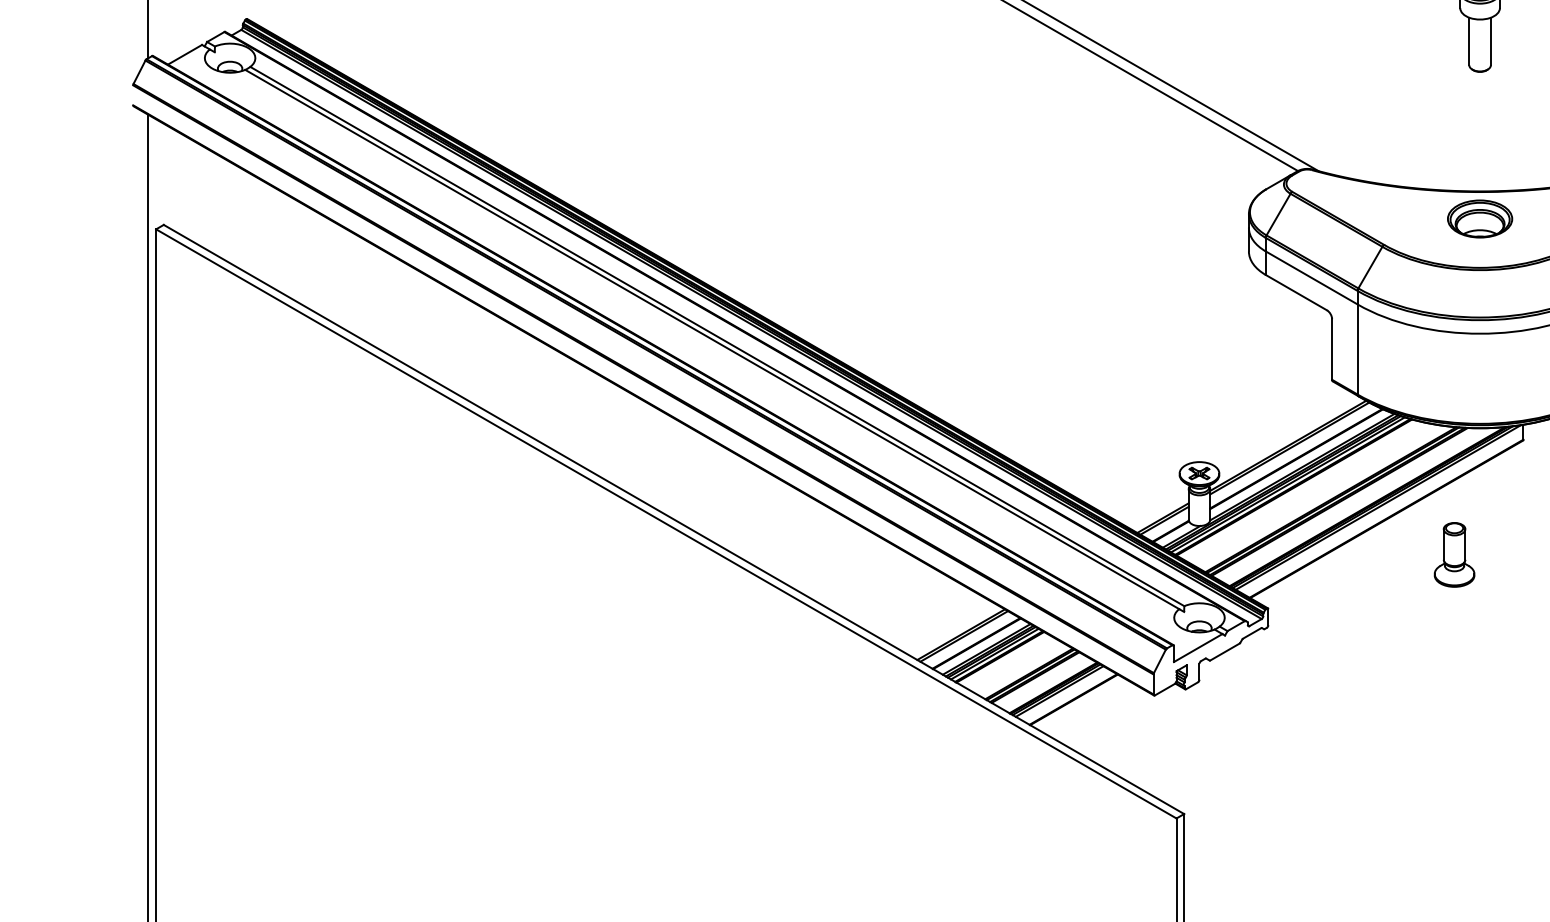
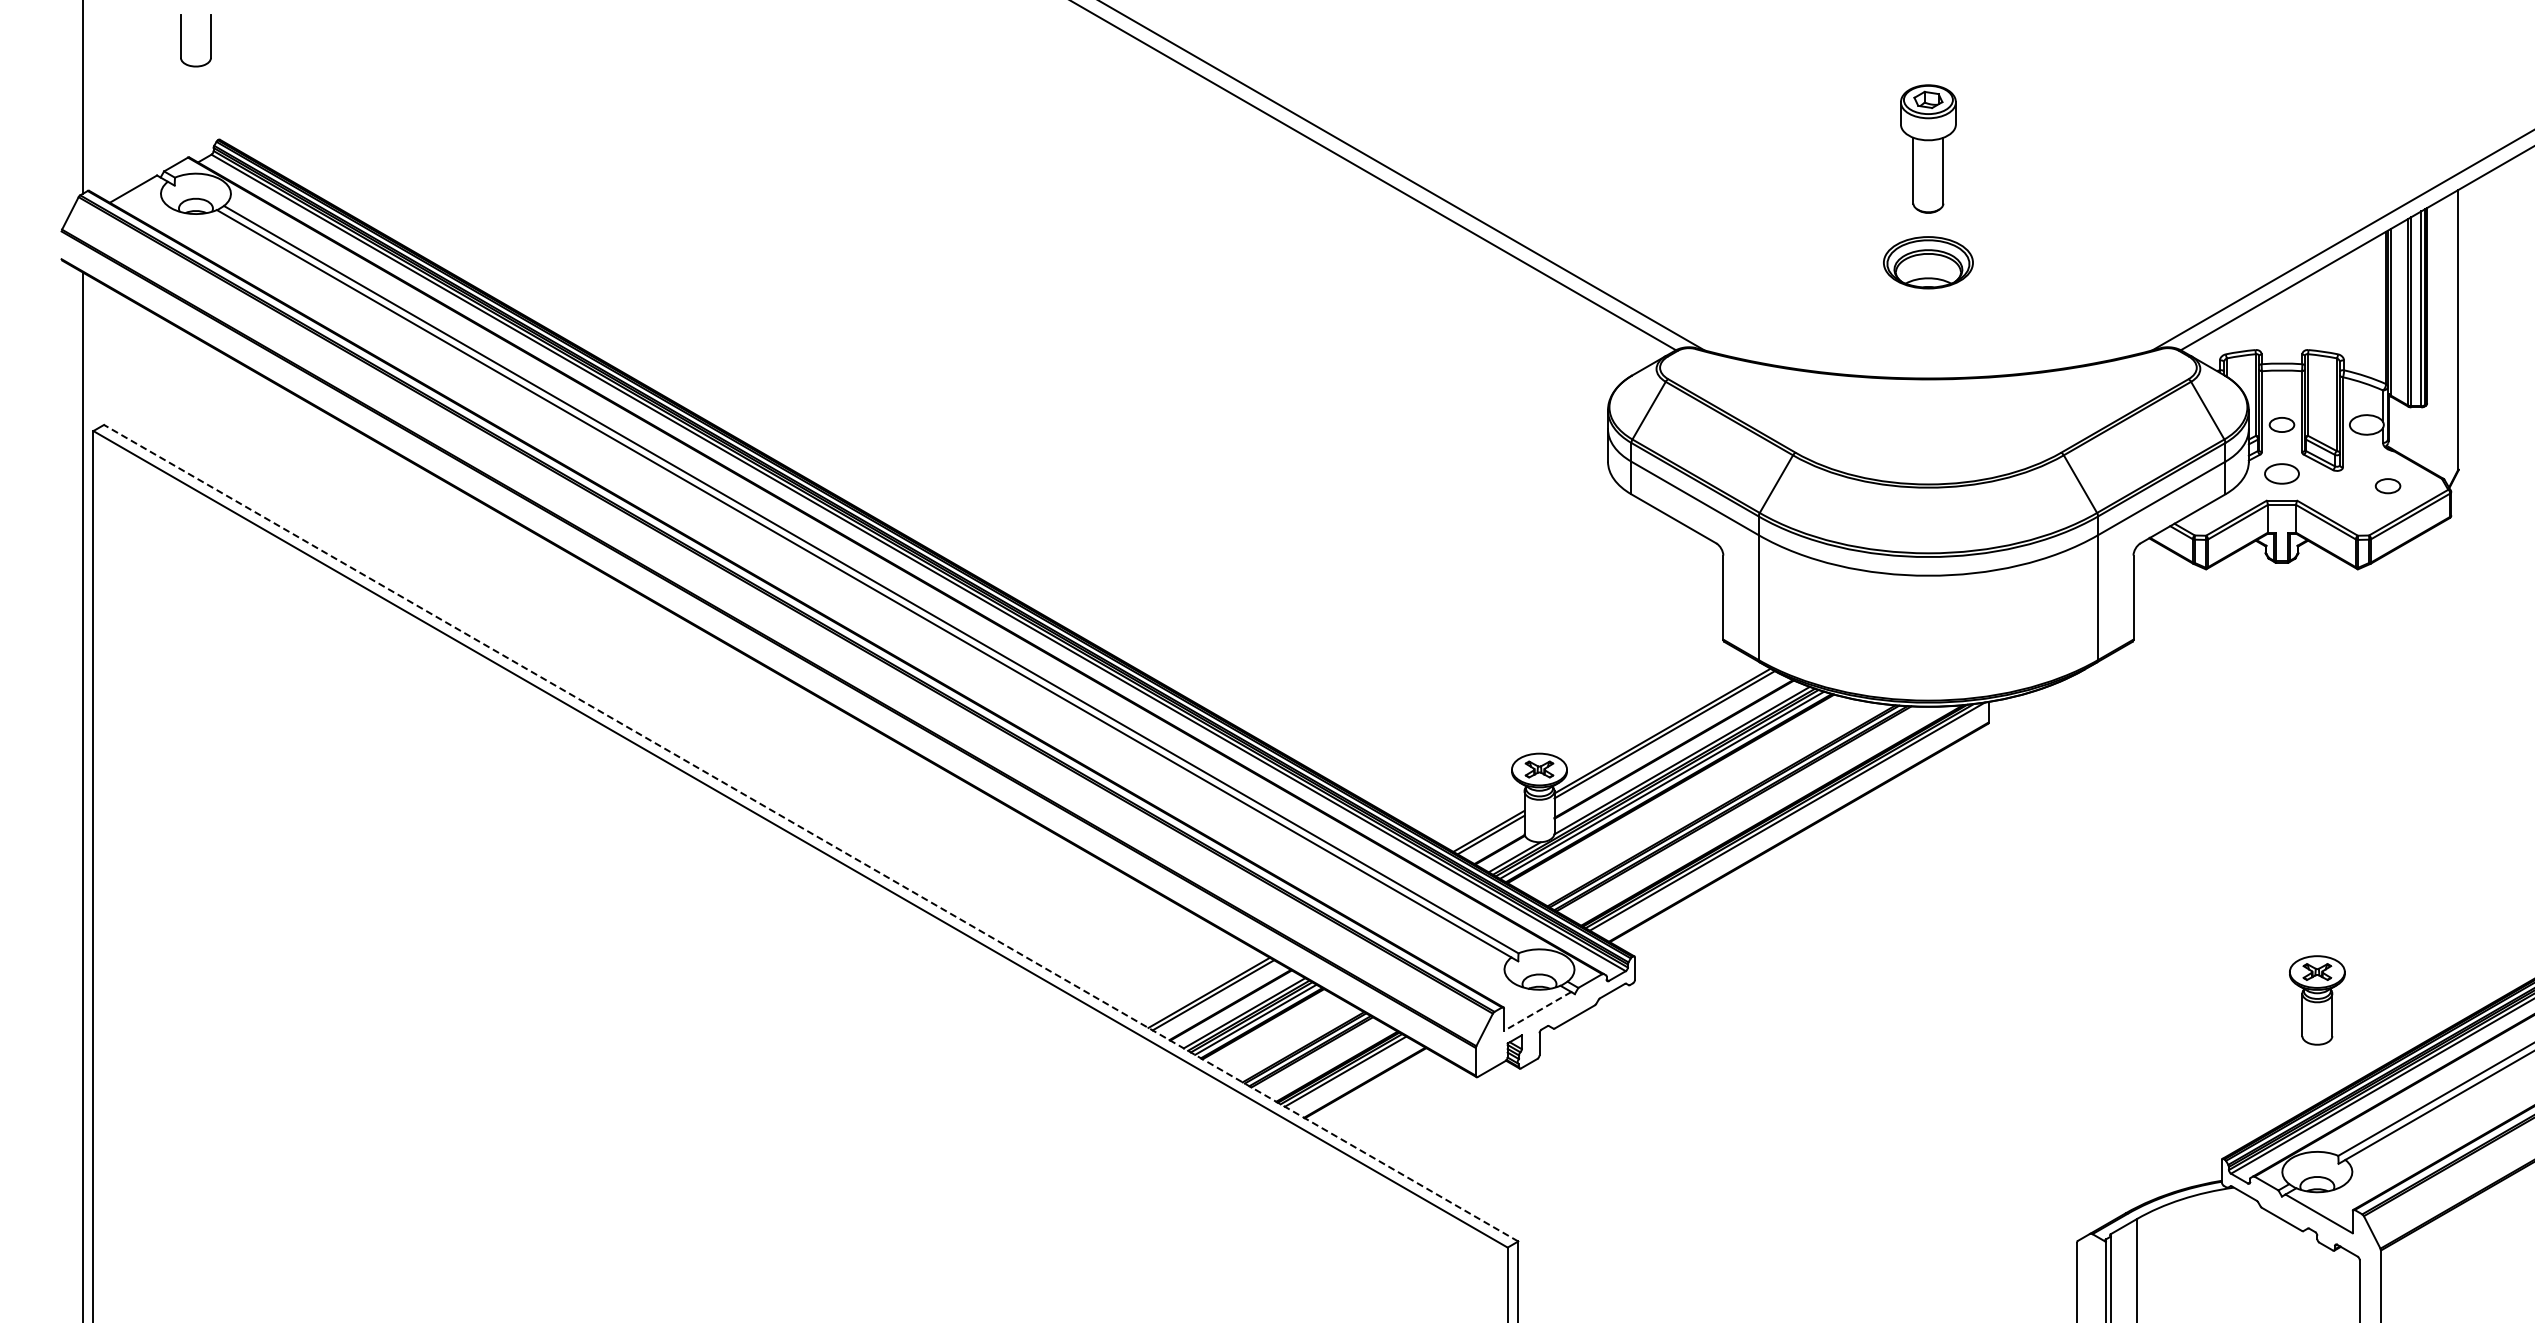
part: (1480, 218) -> (1928, 262), moved
line: (674, 519) -> (811, 833), solid -> dashed
part: (1454, 555) -> (1892, 882), removed
line: (1198, 648) -> (1537, 1011), solid -> dashed

